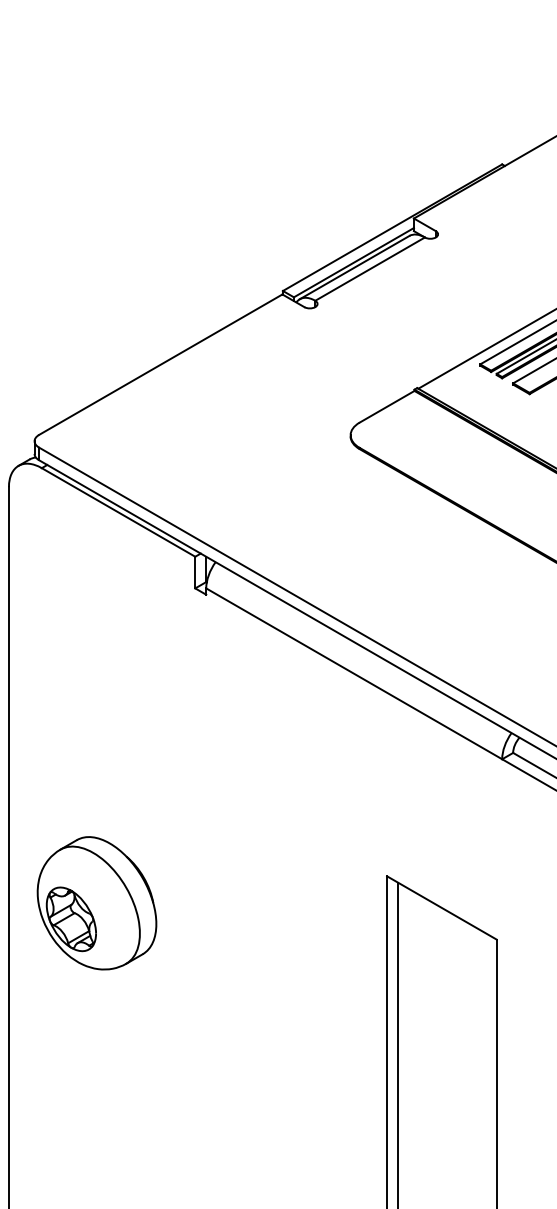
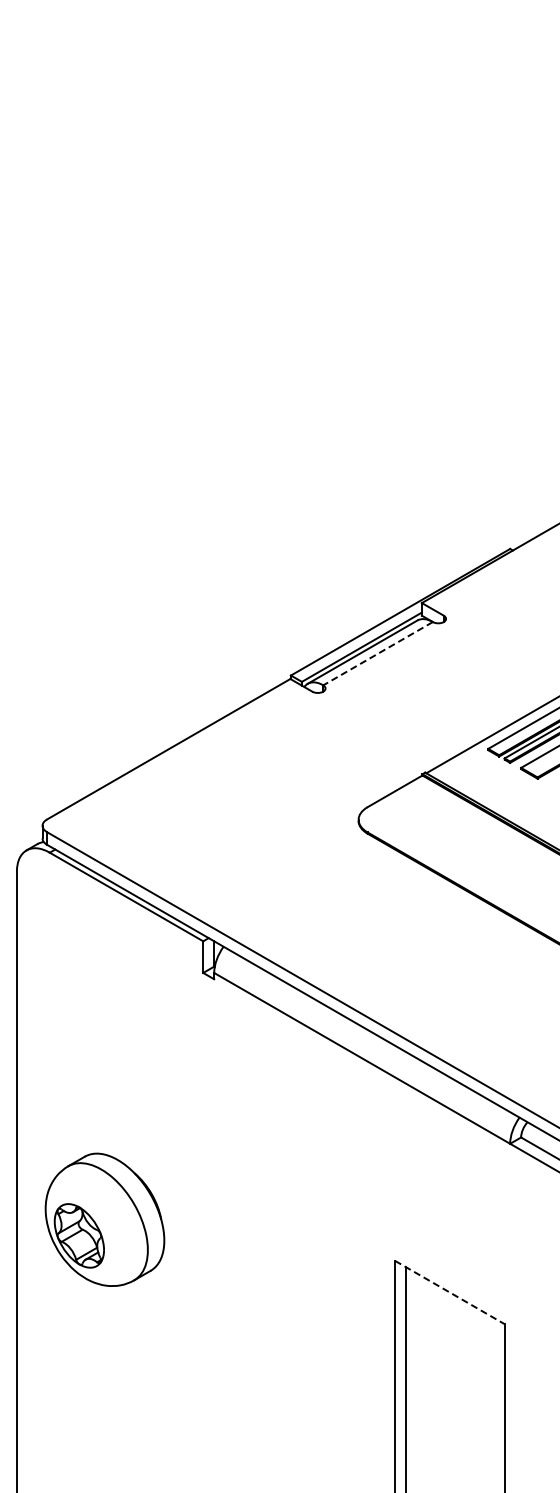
line: (369, 268) -> (377, 653), solid -> dashed
part: (96, 902) -> (104, 1219), moved
line: (442, 907) -> (450, 1292), solid -> dashed

